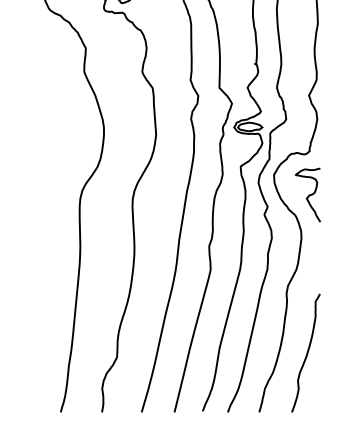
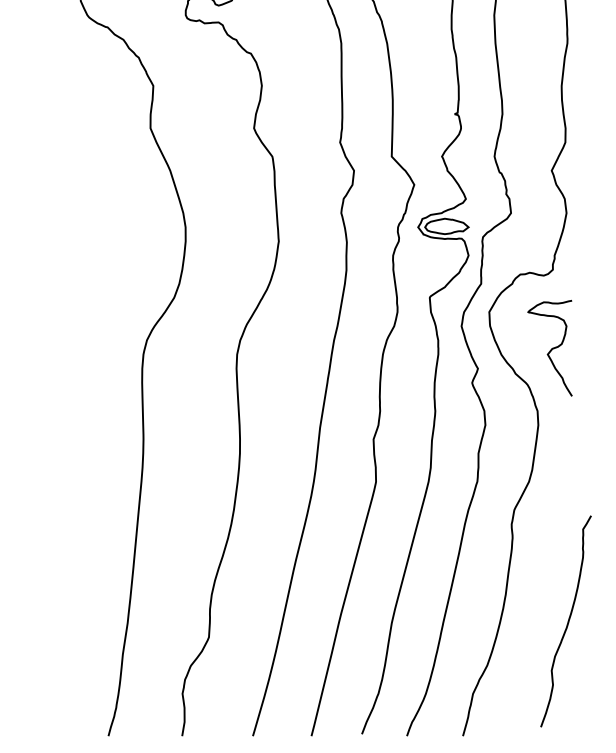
curve: (306, 352) -> (566, 620), moved

